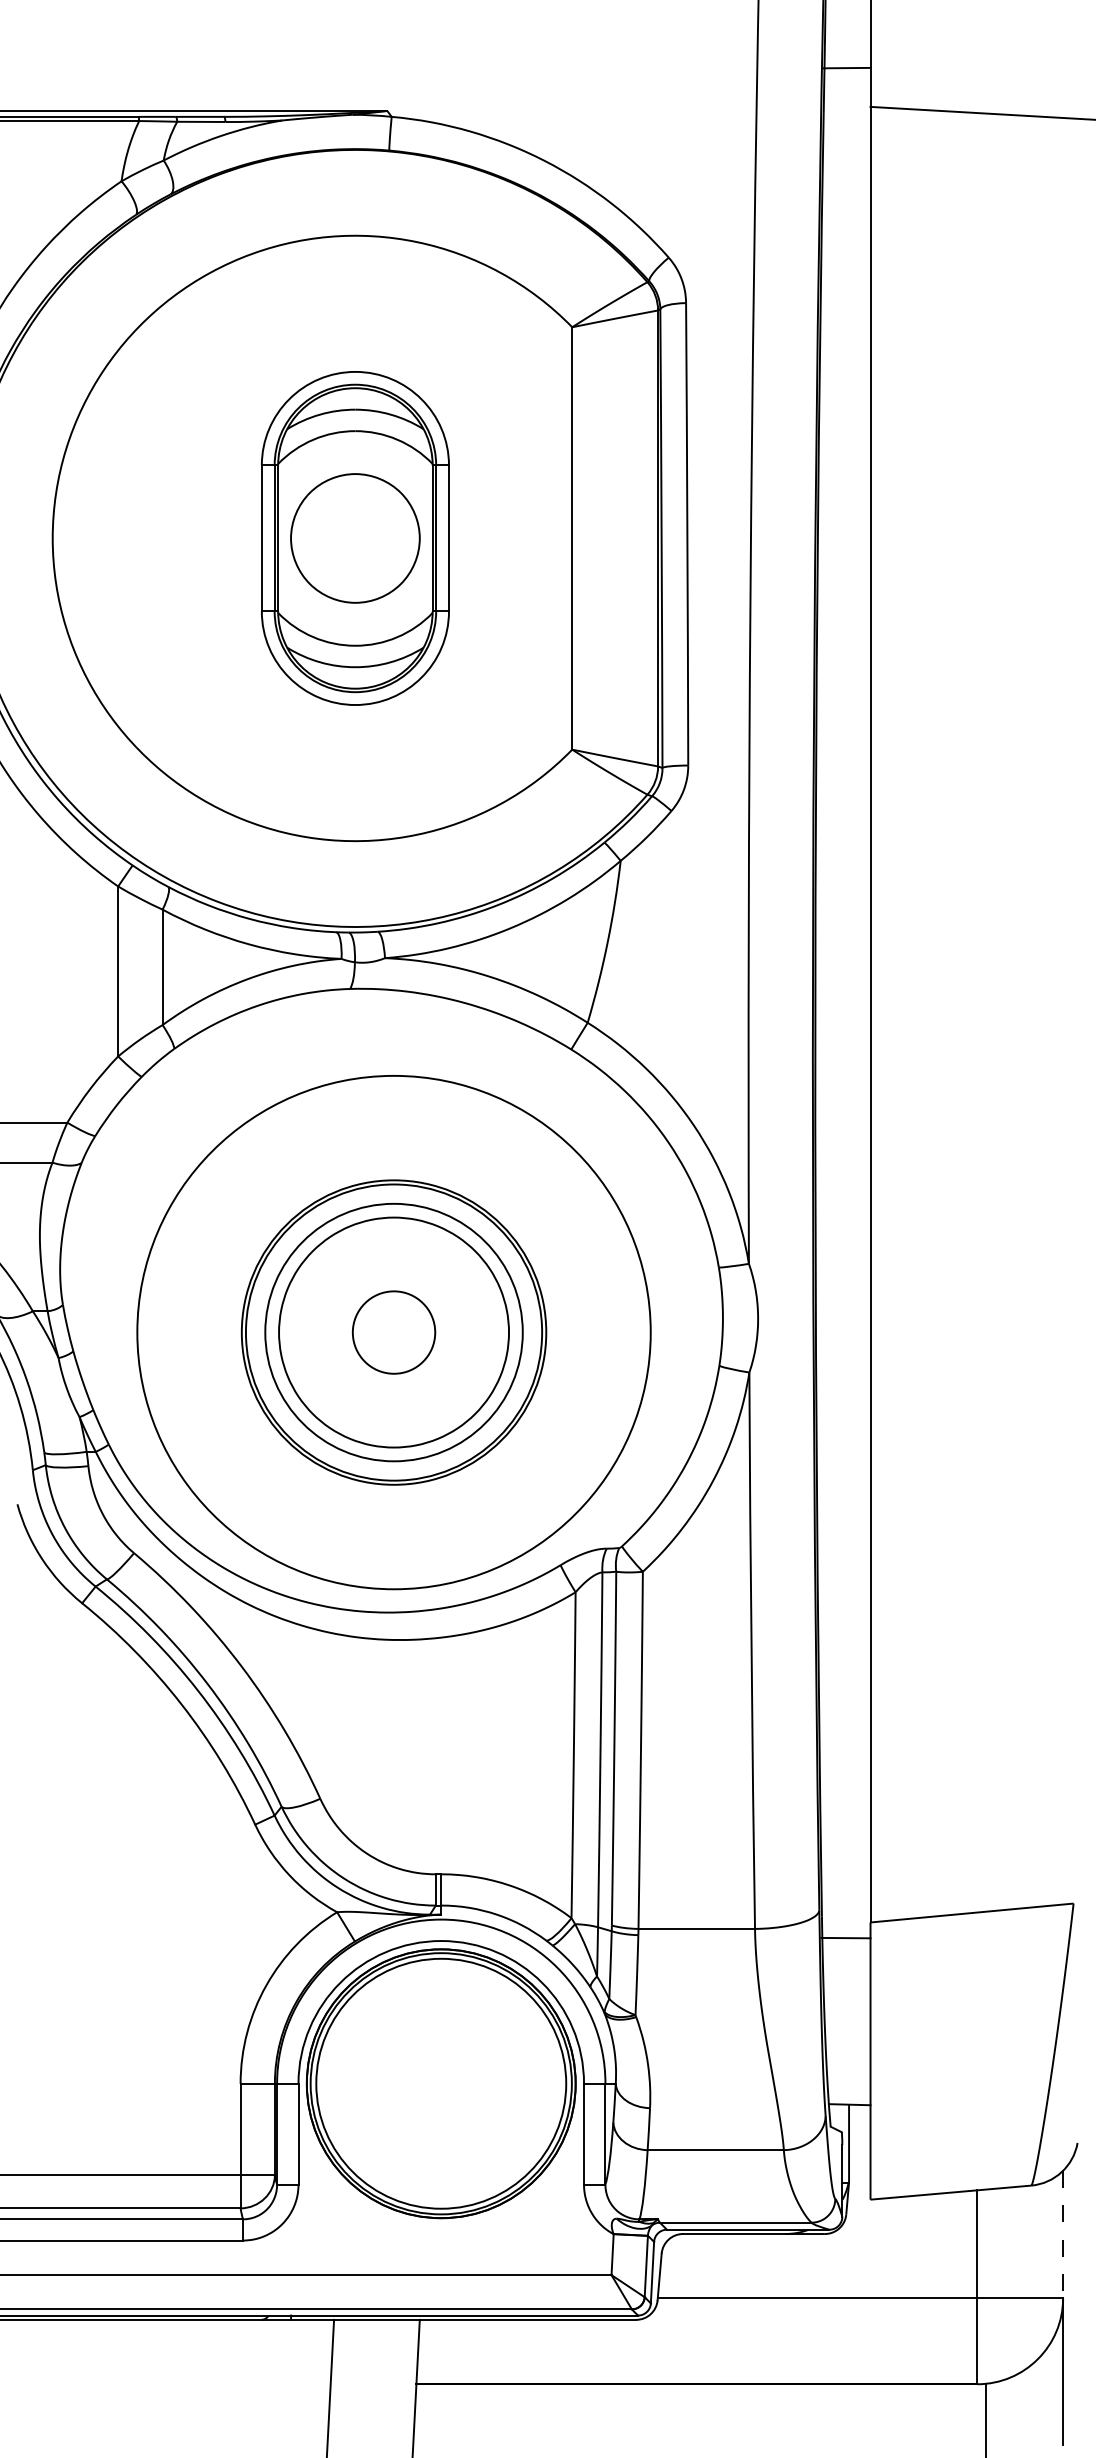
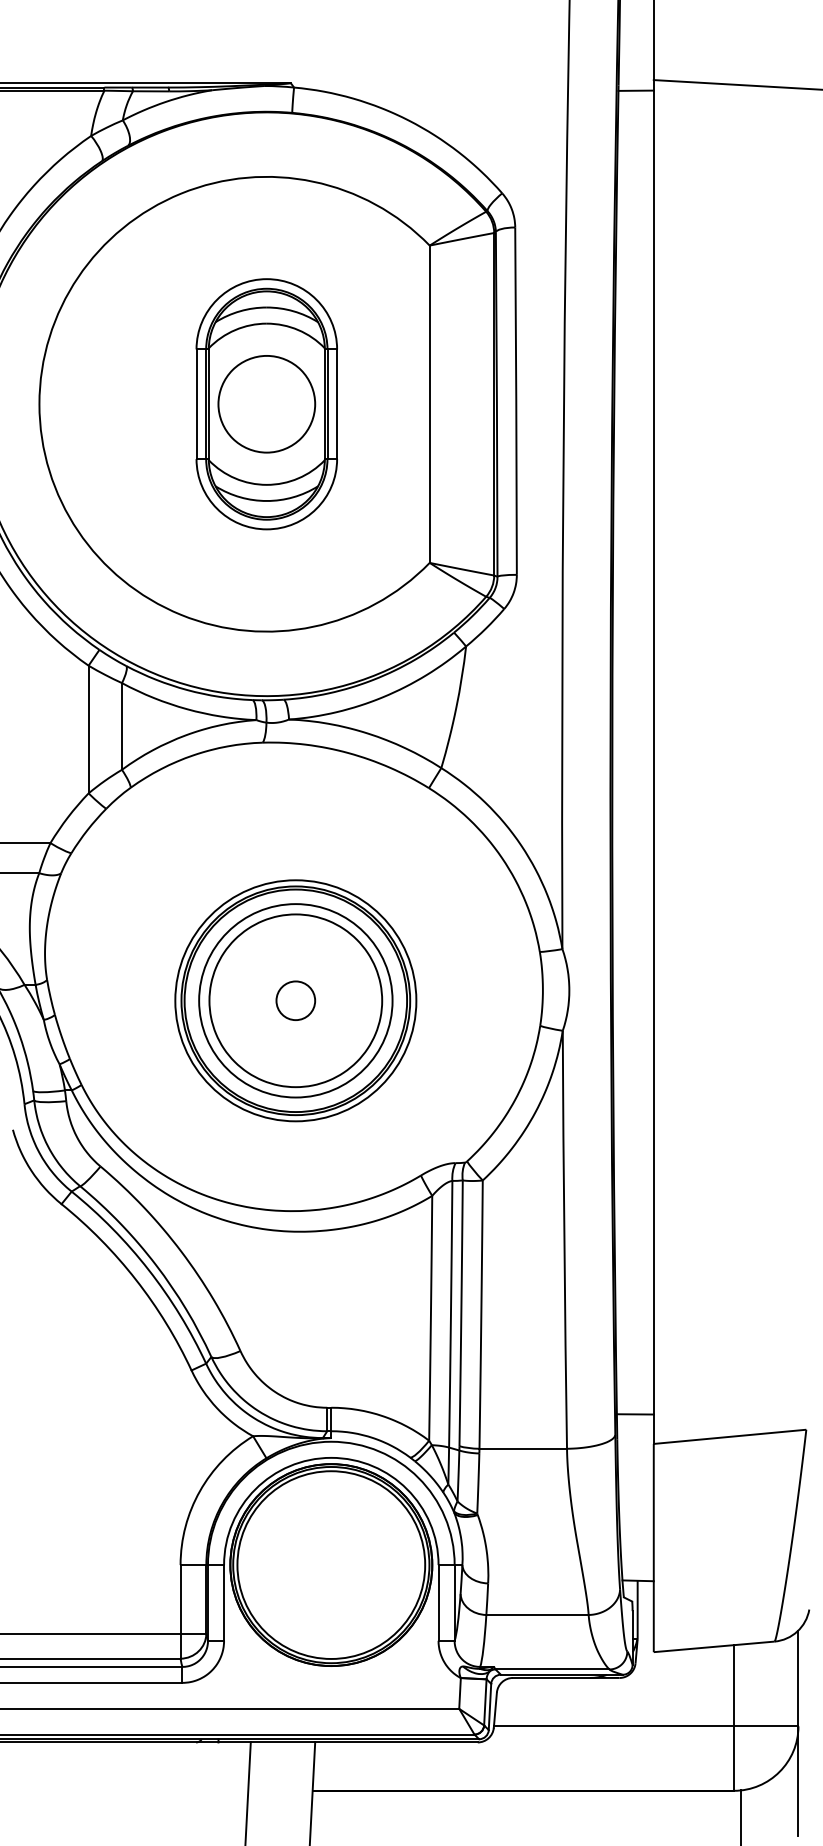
line: (846, 67) -> (635, 90), moved
circle: (393, 1332) -> (295, 1000), size x0.62
circle: (393, 1332) -> (295, 1000), size x0.62
line: (845, 1937) -> (634, 1413), moved
line: (1063, 2234) -> (798, 1678), dashed -> solid

